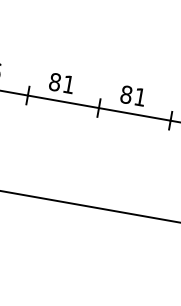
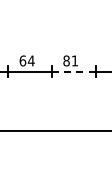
text: (61, 82) -> (26, 60), 81 -> 64
line: (134, 114) -> (73, 71), solid -> dashed

